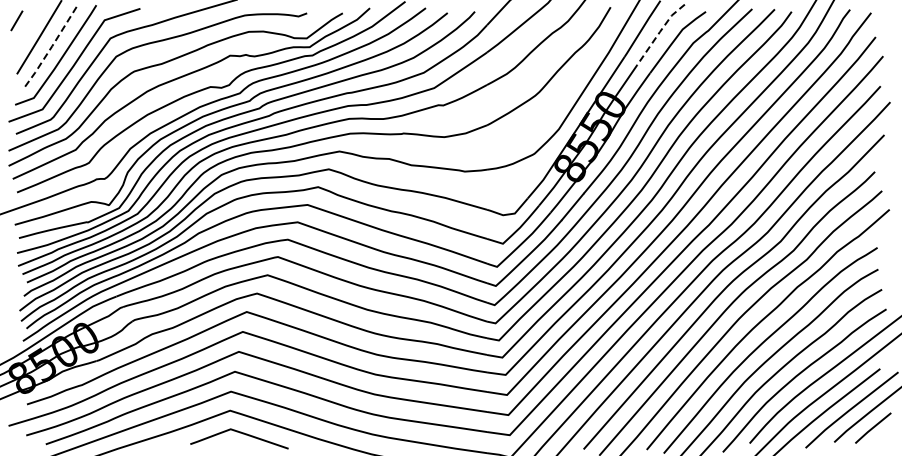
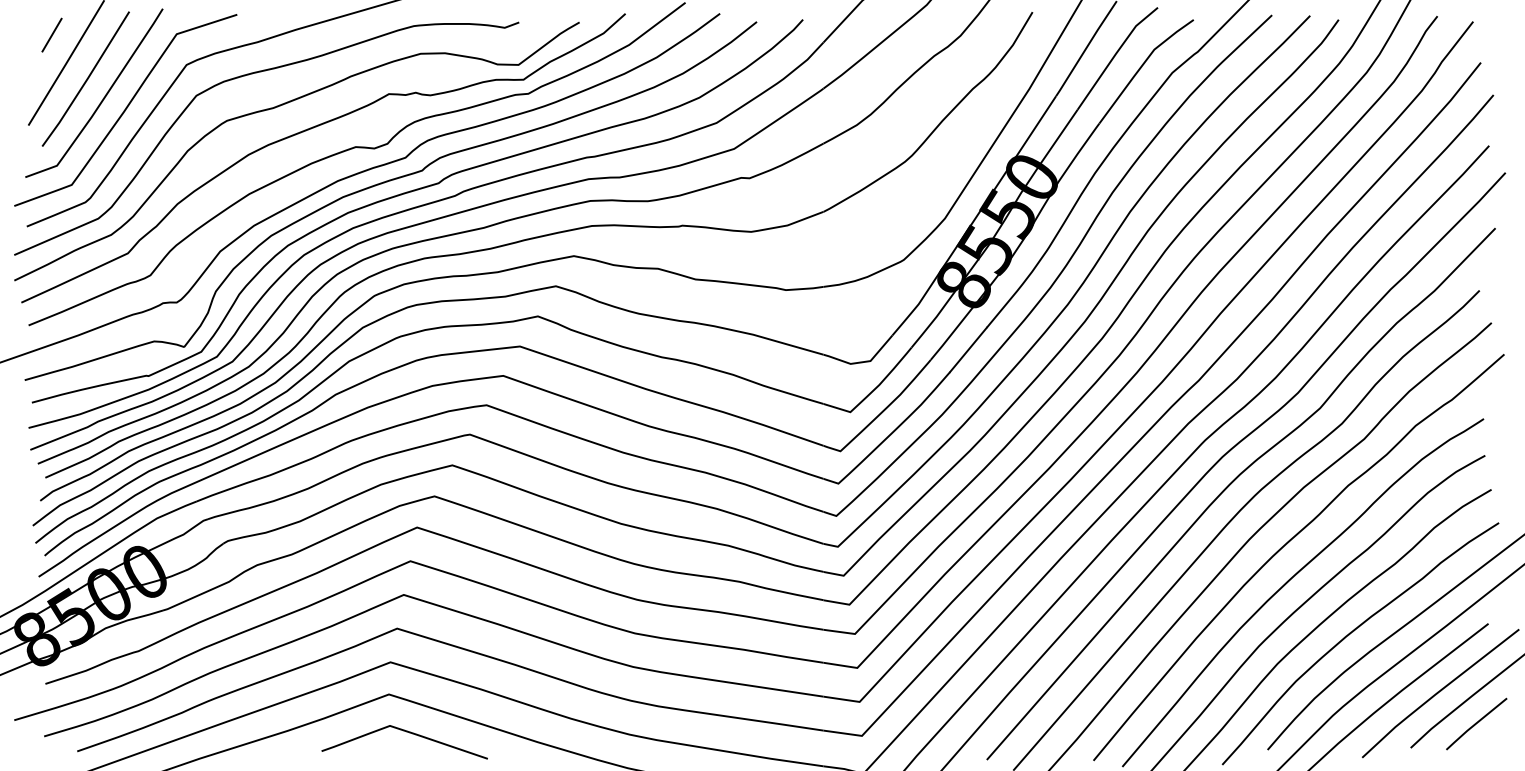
line: (16, 20) -> (51, 34), moved
line: (659, 32) -> (1115, 54), dashed -> solid
line: (51, 47) -> (86, 80), dashed -> solid

